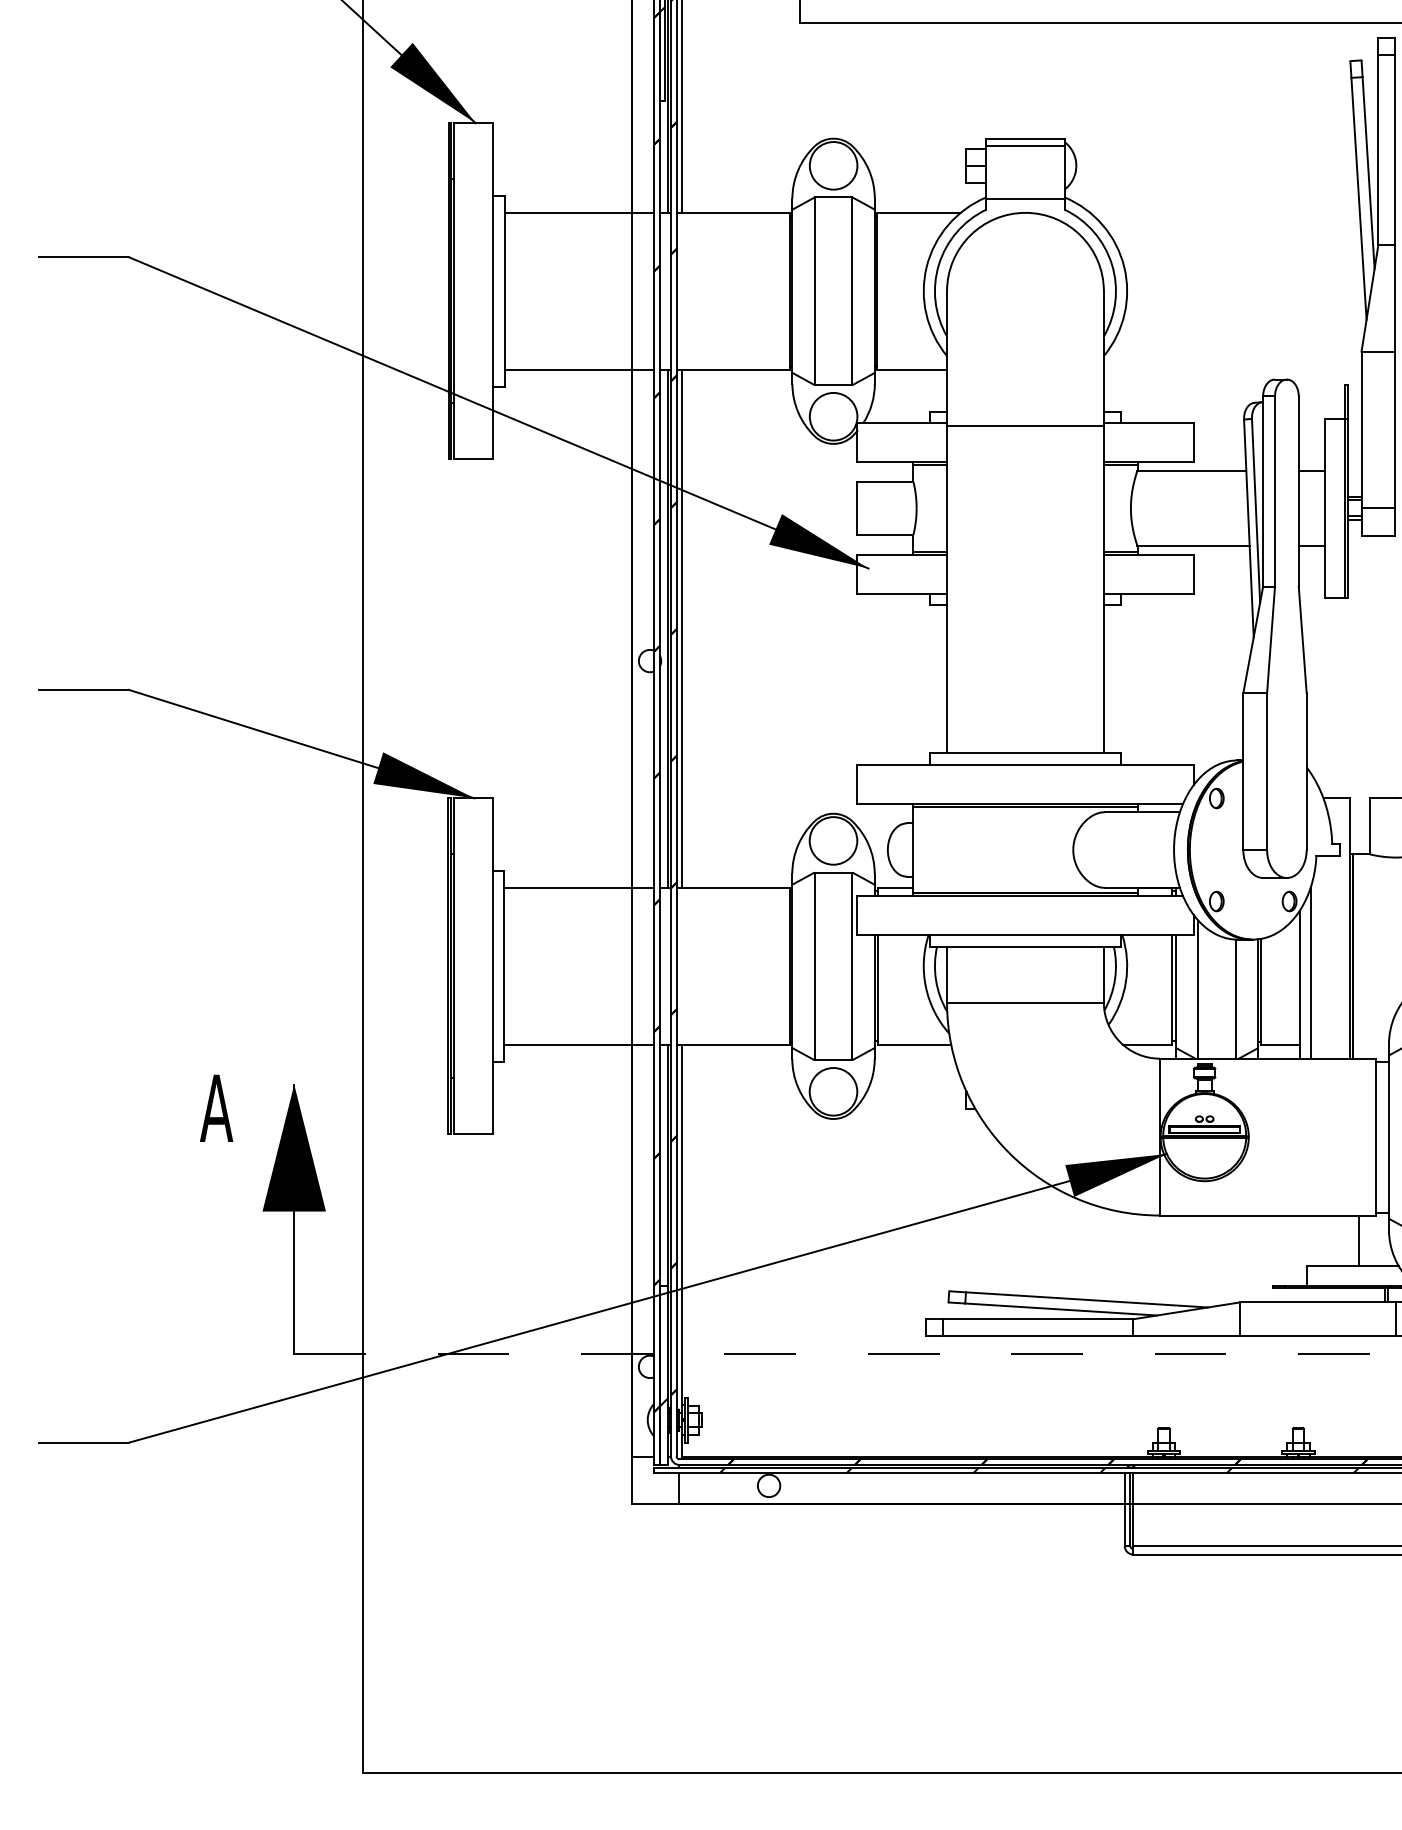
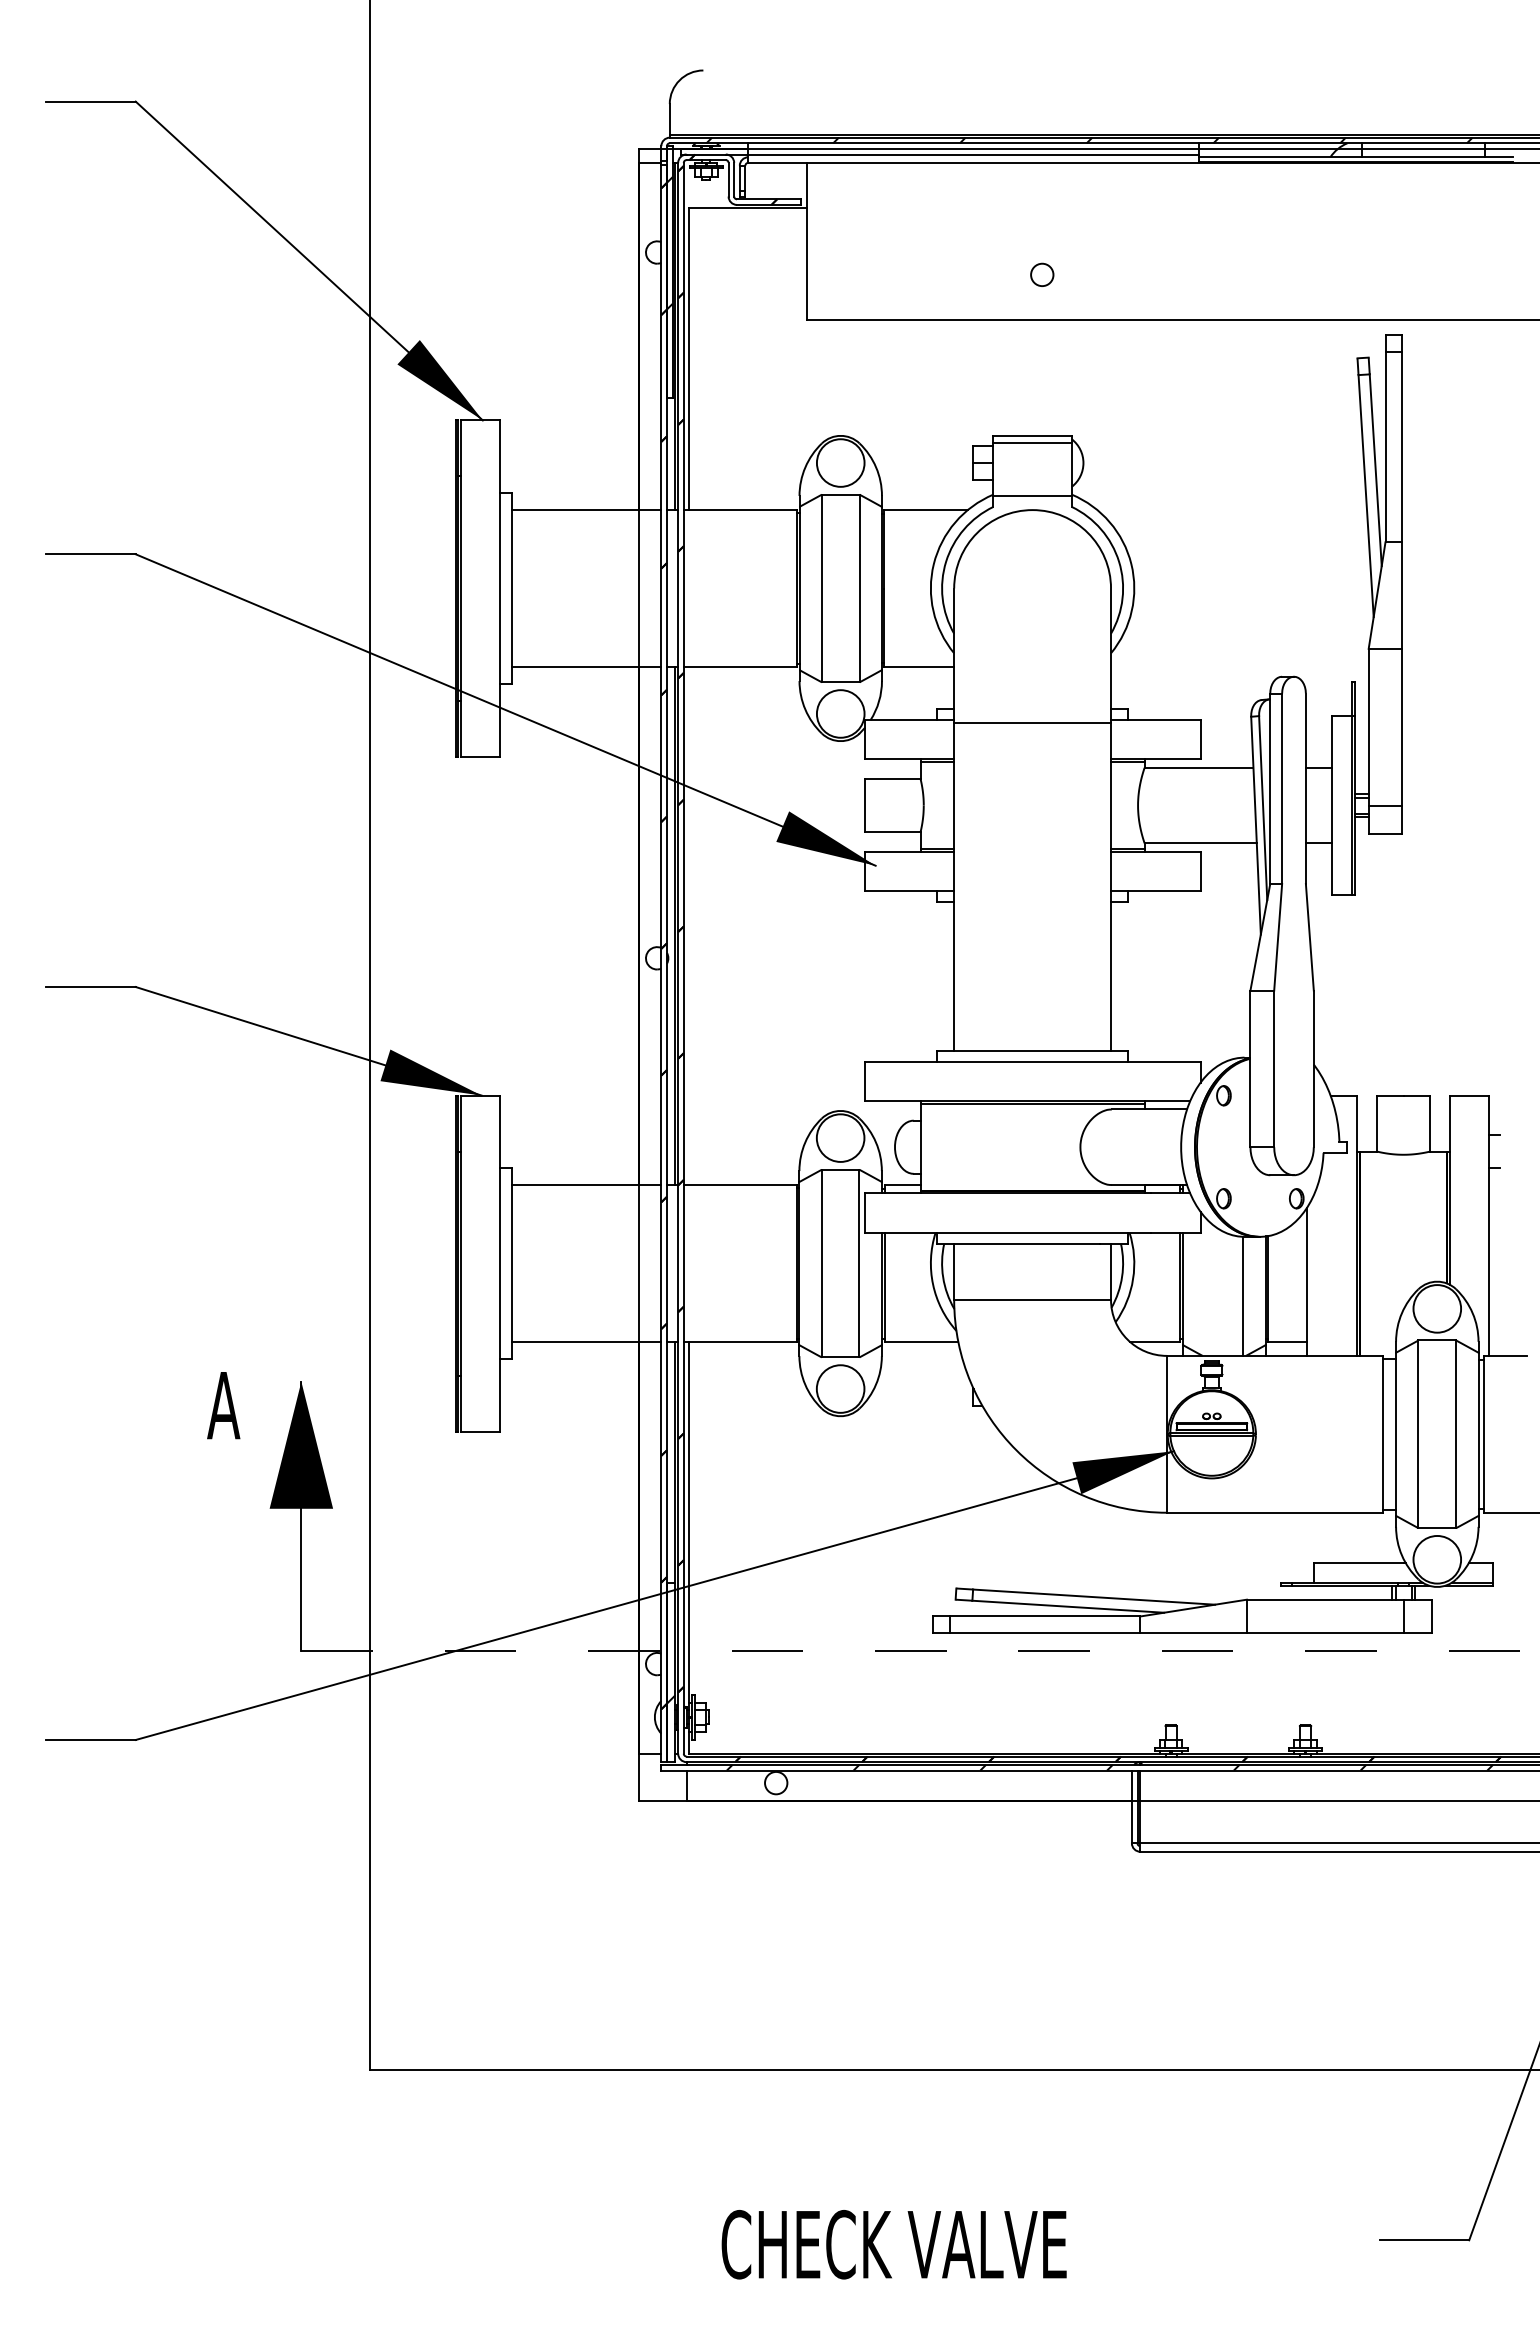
line: (682, 628) -> (689, 925), removed
line: (1311, 972) -> (1318, 1269), removed
line: (1198, 989) -> (1205, 1286), removed
line: (1358, 1240) -> (1365, 1537), removed

